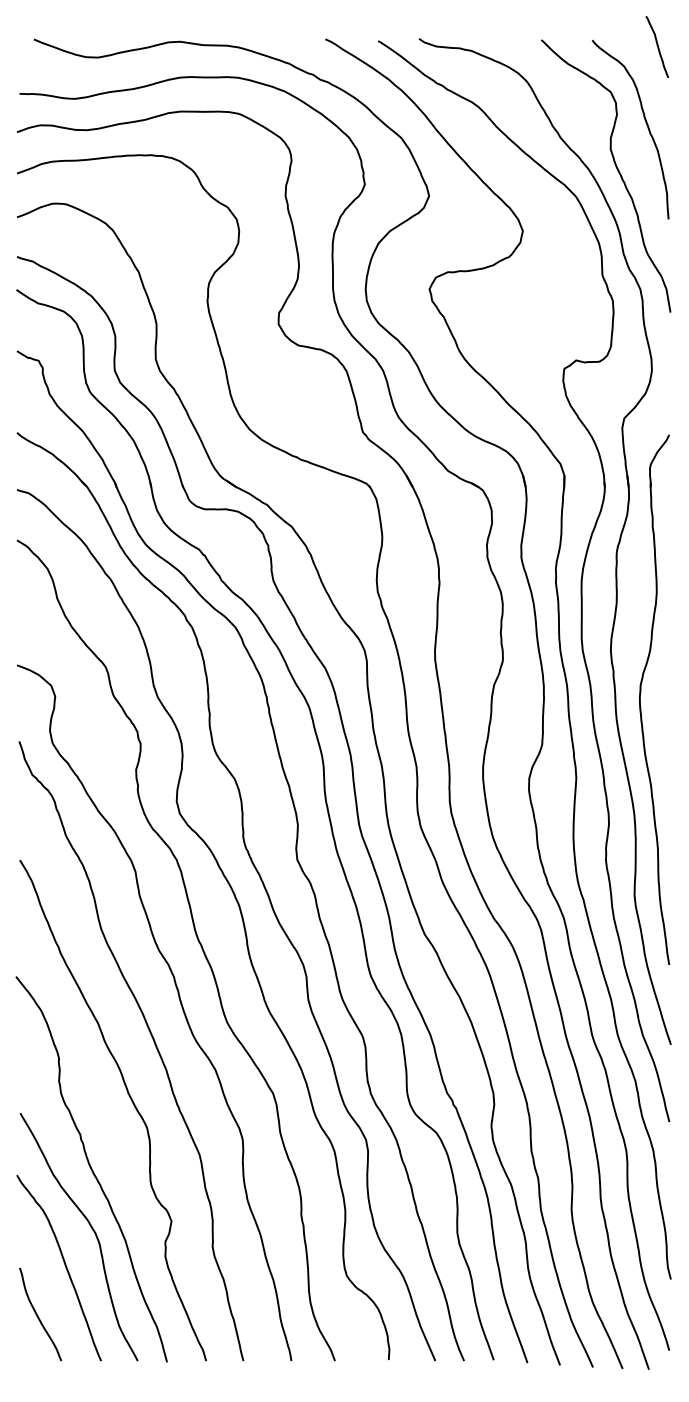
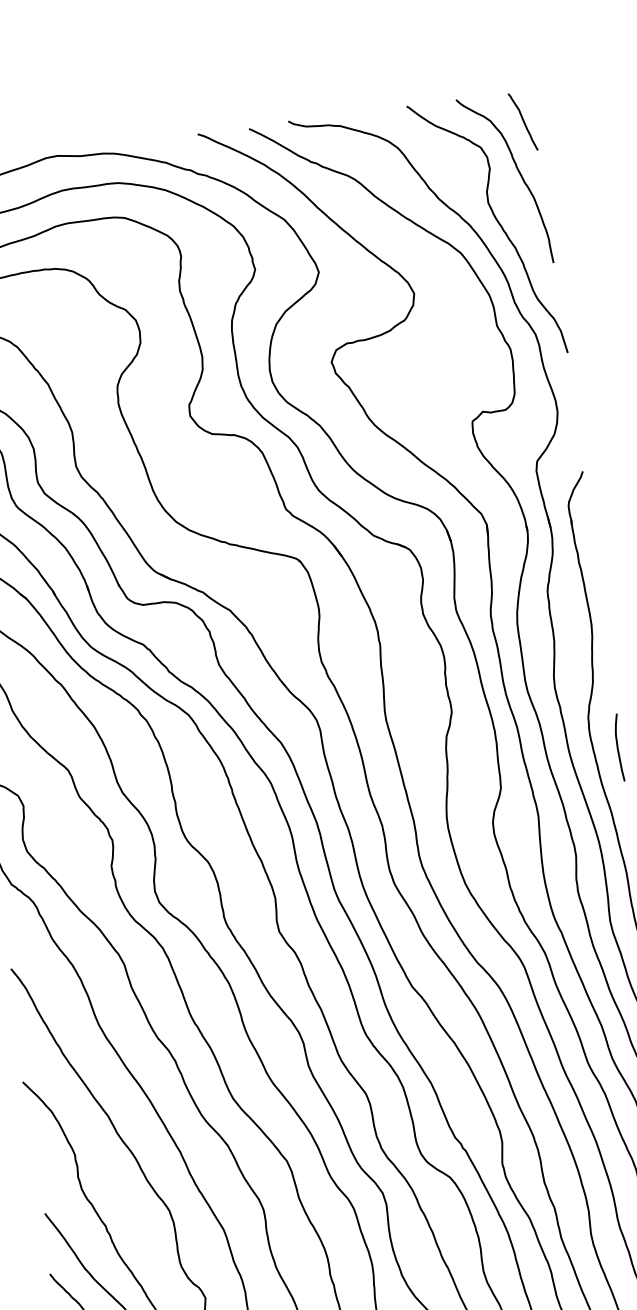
curve: (657, 47) -> (523, 122), moved
curve: (667, 720) -> (618, 747), added

